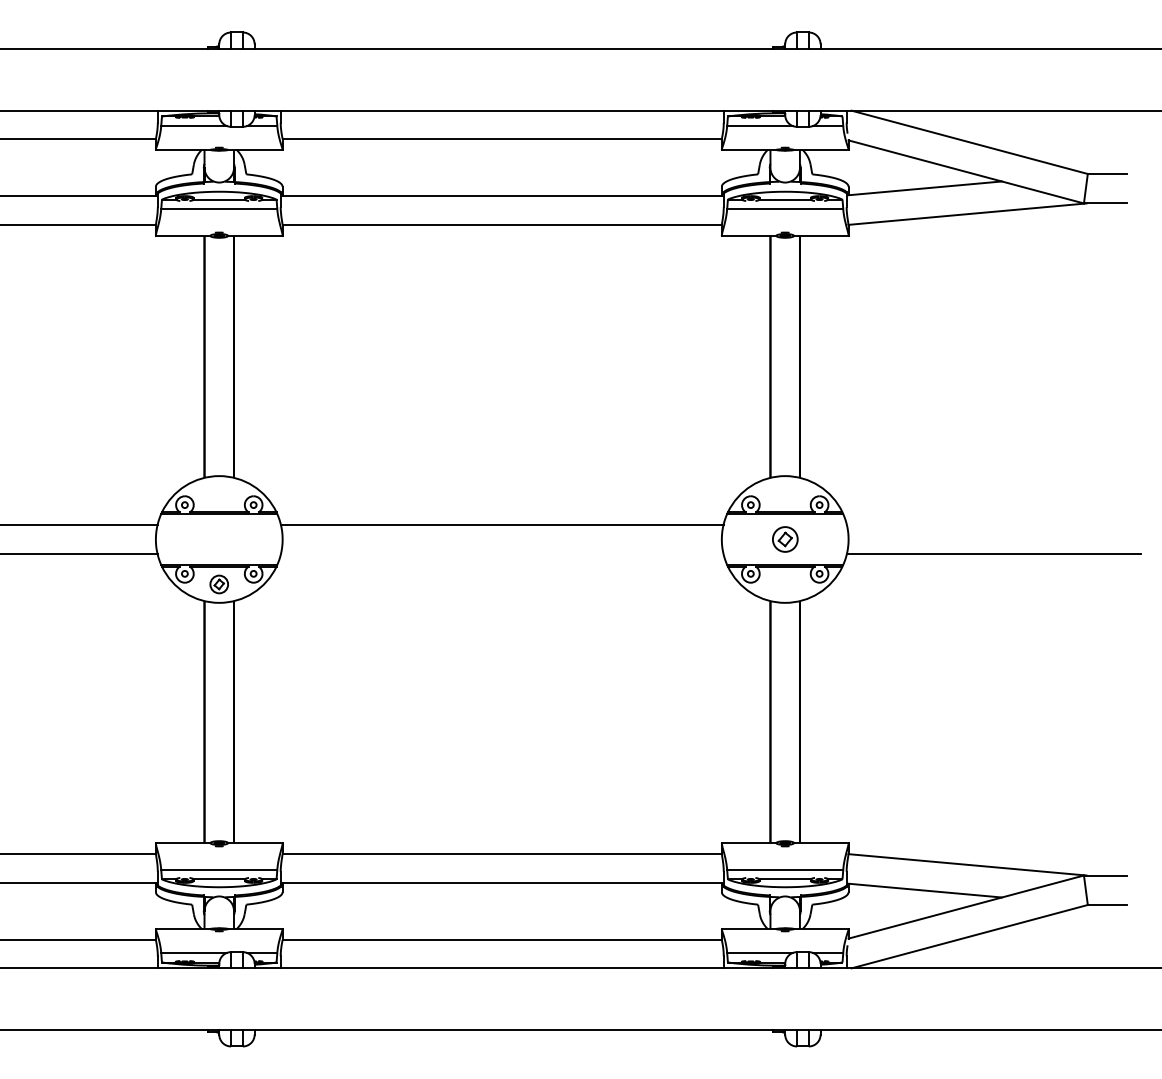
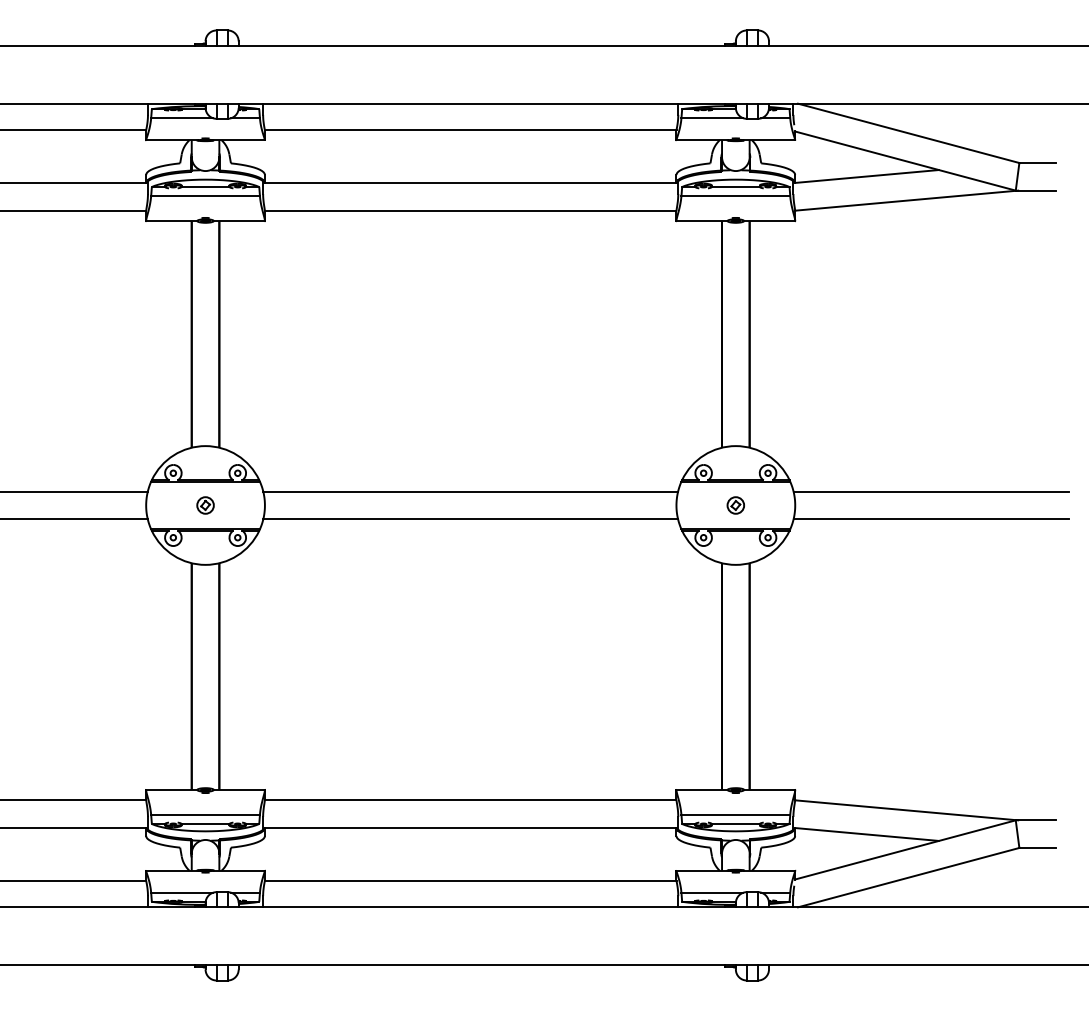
line: (993, 524) -> (931, 491), added
part: (784, 539) -> (735, 505), size x0.71
line: (501, 554) -> (470, 519), added
part: (218, 584) -> (204, 505), moved

